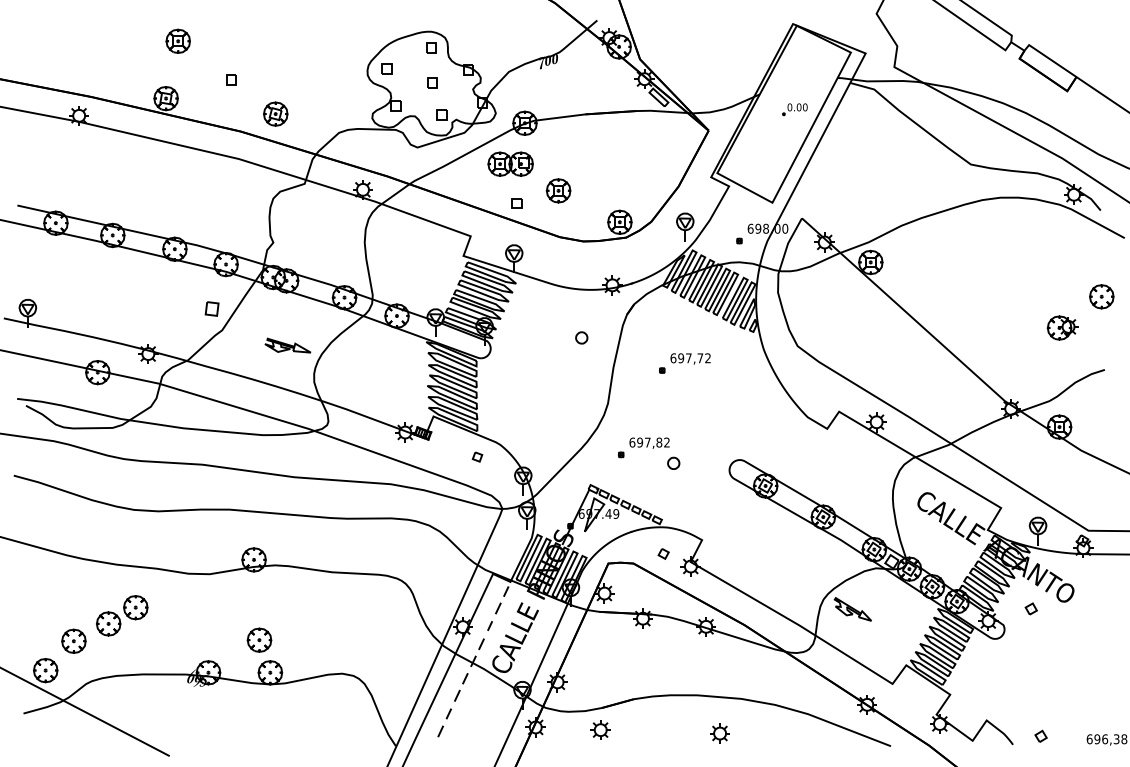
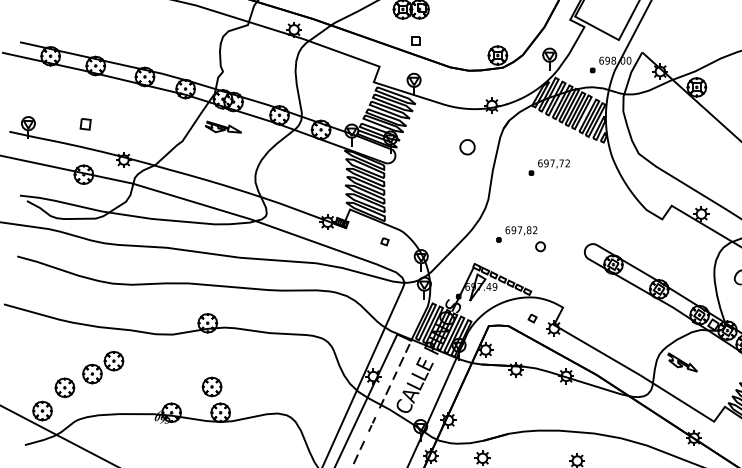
part: (558, 190) -> (449, 30), removed
part: (211, 308) -> (85, 123), moved
part: (581, 337) -> (467, 146), size x1.6
part: (287, 345) -> (223, 127), moved
part: (461, 687) -> (372, 424), size x0.6

